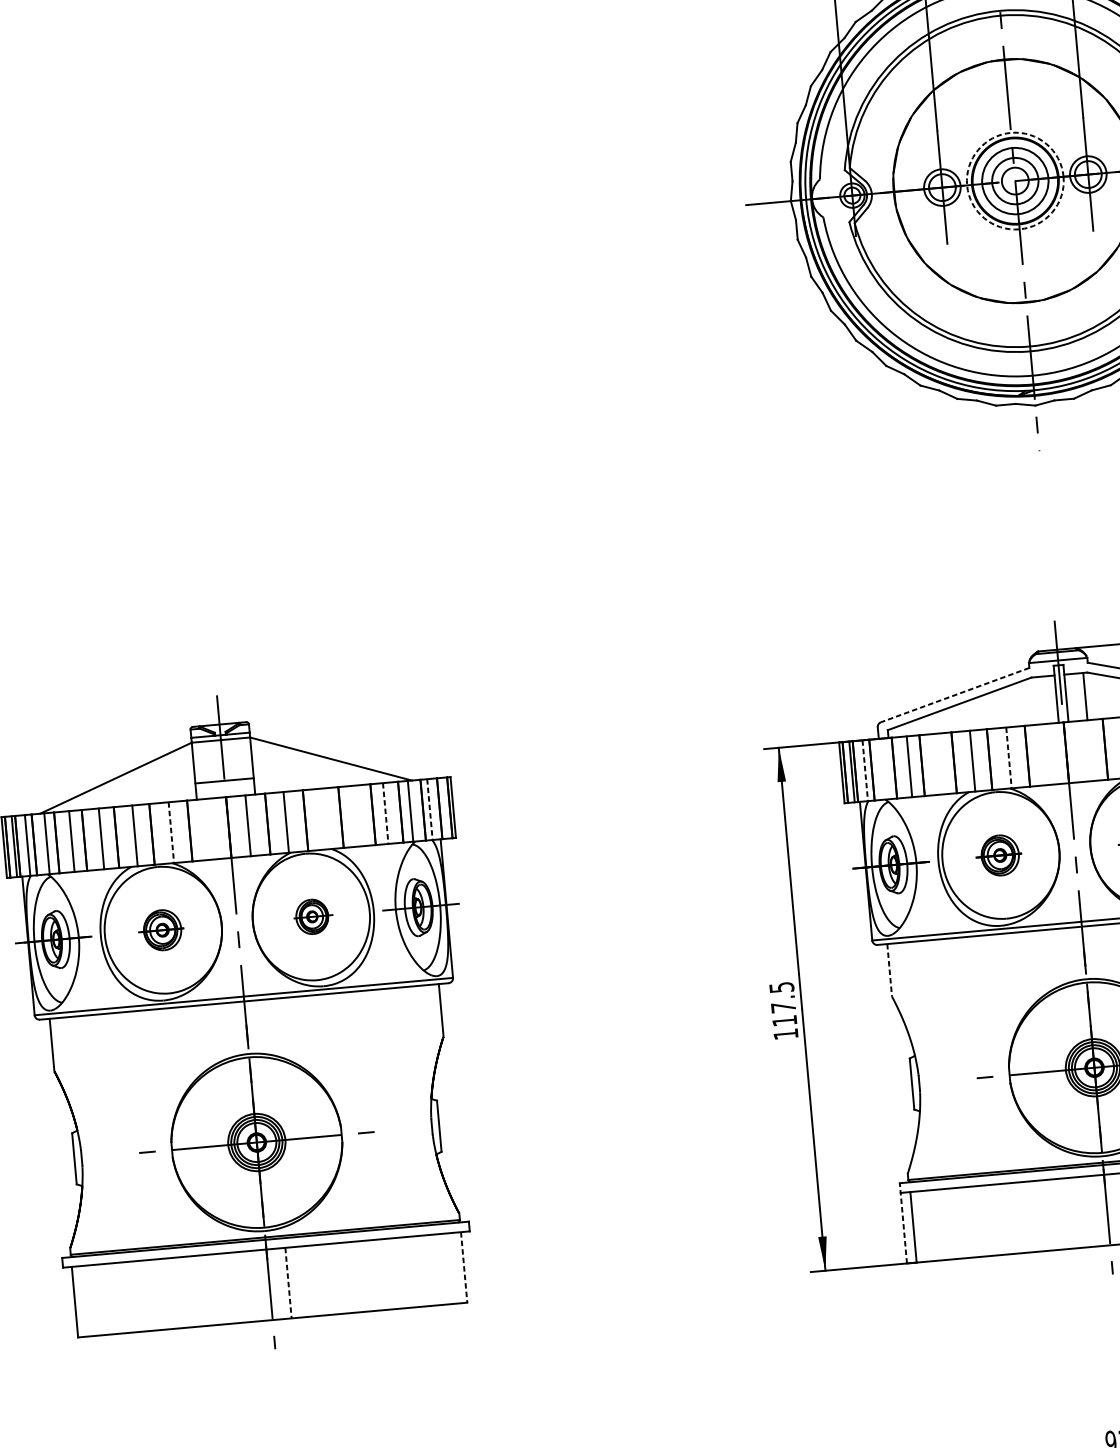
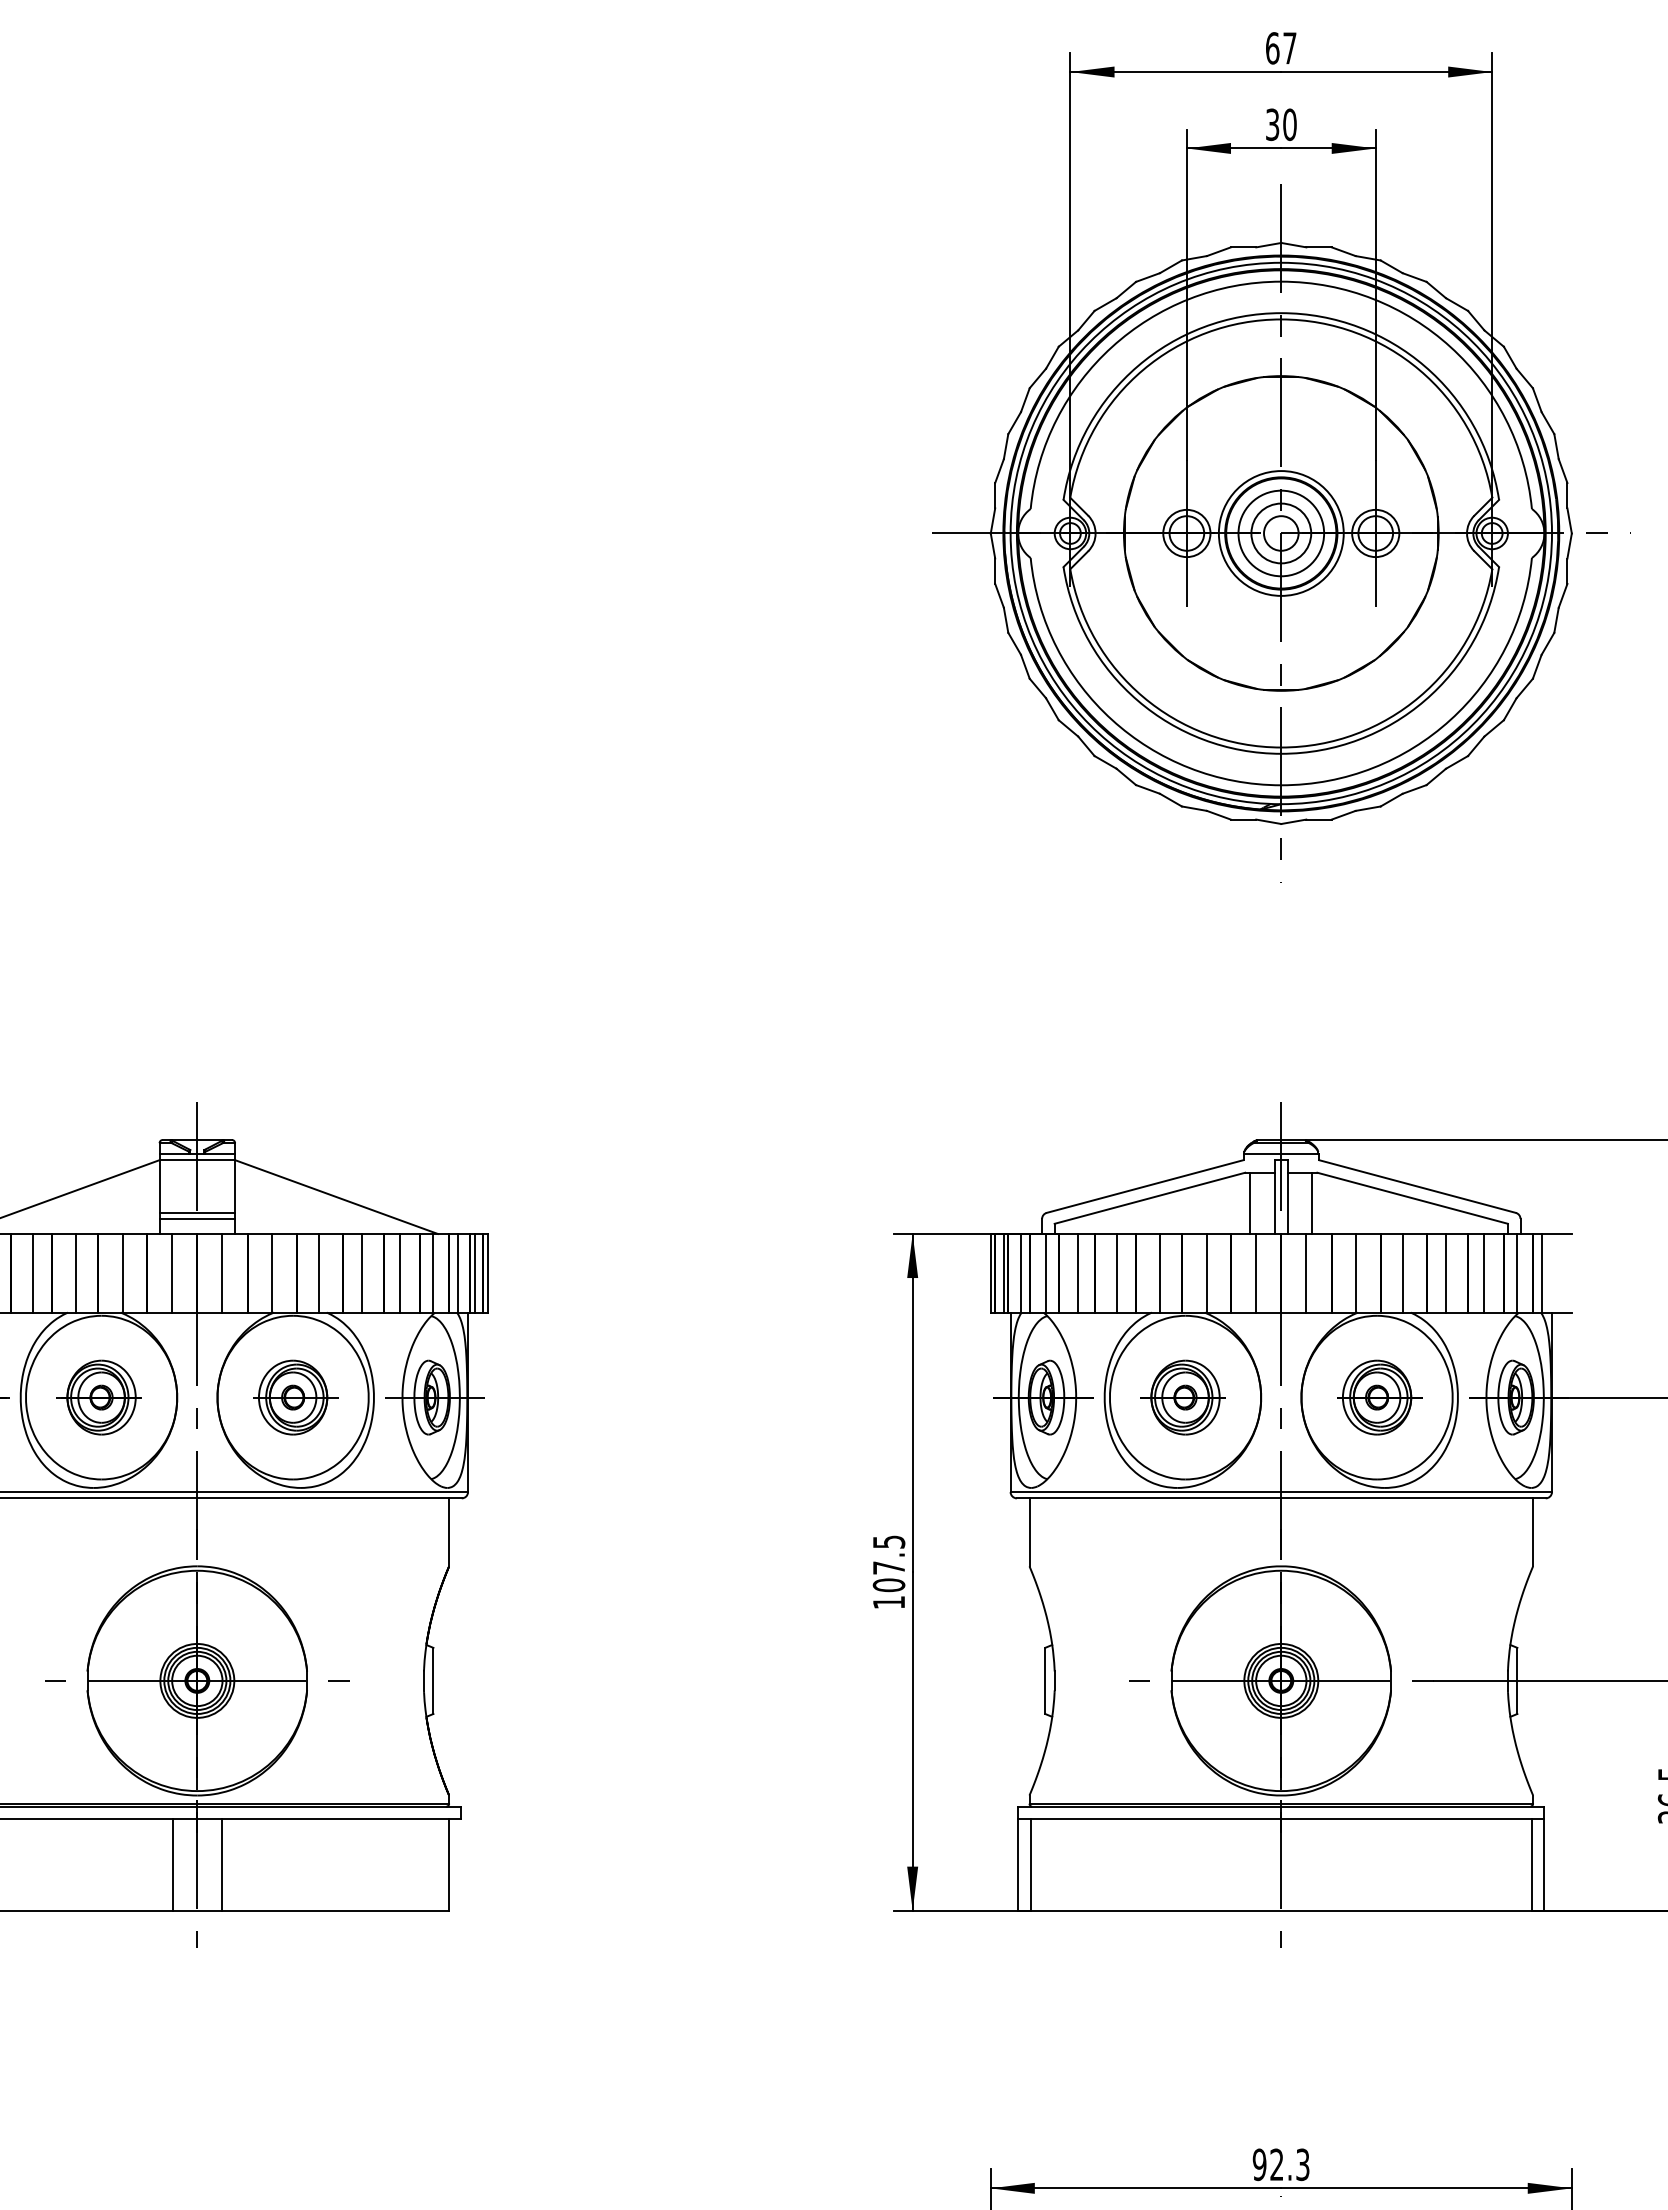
circle: (1014, 181) -> (1280, 533), dashed -> solid
line: (955, 695) -> (1145, 1186), dashed -> solid
line: (1037, 700) -> (1250, 1202), added
line: (1085, 750) -> (1306, 1272), added
line: (1047, 753) -> (1256, 1272), added
line: (1009, 758) -> (1207, 1273), dashed -> solid
line: (938, 763) -> (1116, 1272), added
line: (884, 768) -> (1046, 1272), added
line: (865, 770) -> (1021, 1273), dashed -> solid
line: (225, 785) -> (197, 1218), added
line: (442, 807) -> (474, 1272), added
line: (429, 809) -> (457, 1273), dashed -> solid
line: (385, 813) -> (400, 1273), dashed -> solid
line: (356, 815) -> (362, 1272), added
line: (322, 818) -> (318, 1272), added
line: (209, 828) -> (172, 1272), added
line: (171, 832) -> (123, 1273), dashed -> solid
part: (998, 855) -> (1182, 1397), size x1.43
part: (313, 916) -> (295, 1397), size x1.67
part: (160, 930) -> (98, 1397), size x1.43
line: (889, 970) -> (1029, 1532), dashed -> solid
text: (784, 1021) -> (888, 1585), 117.5 -> 107.5
line: (903, 1223) -> (1018, 1858), dashed -> solid
line: (464, 1267) -> (449, 1865), dashed -> solid
line: (288, 1283) -> (221, 1865), dashed -> solid
line: (250, 1286) -> (172, 1864), added

